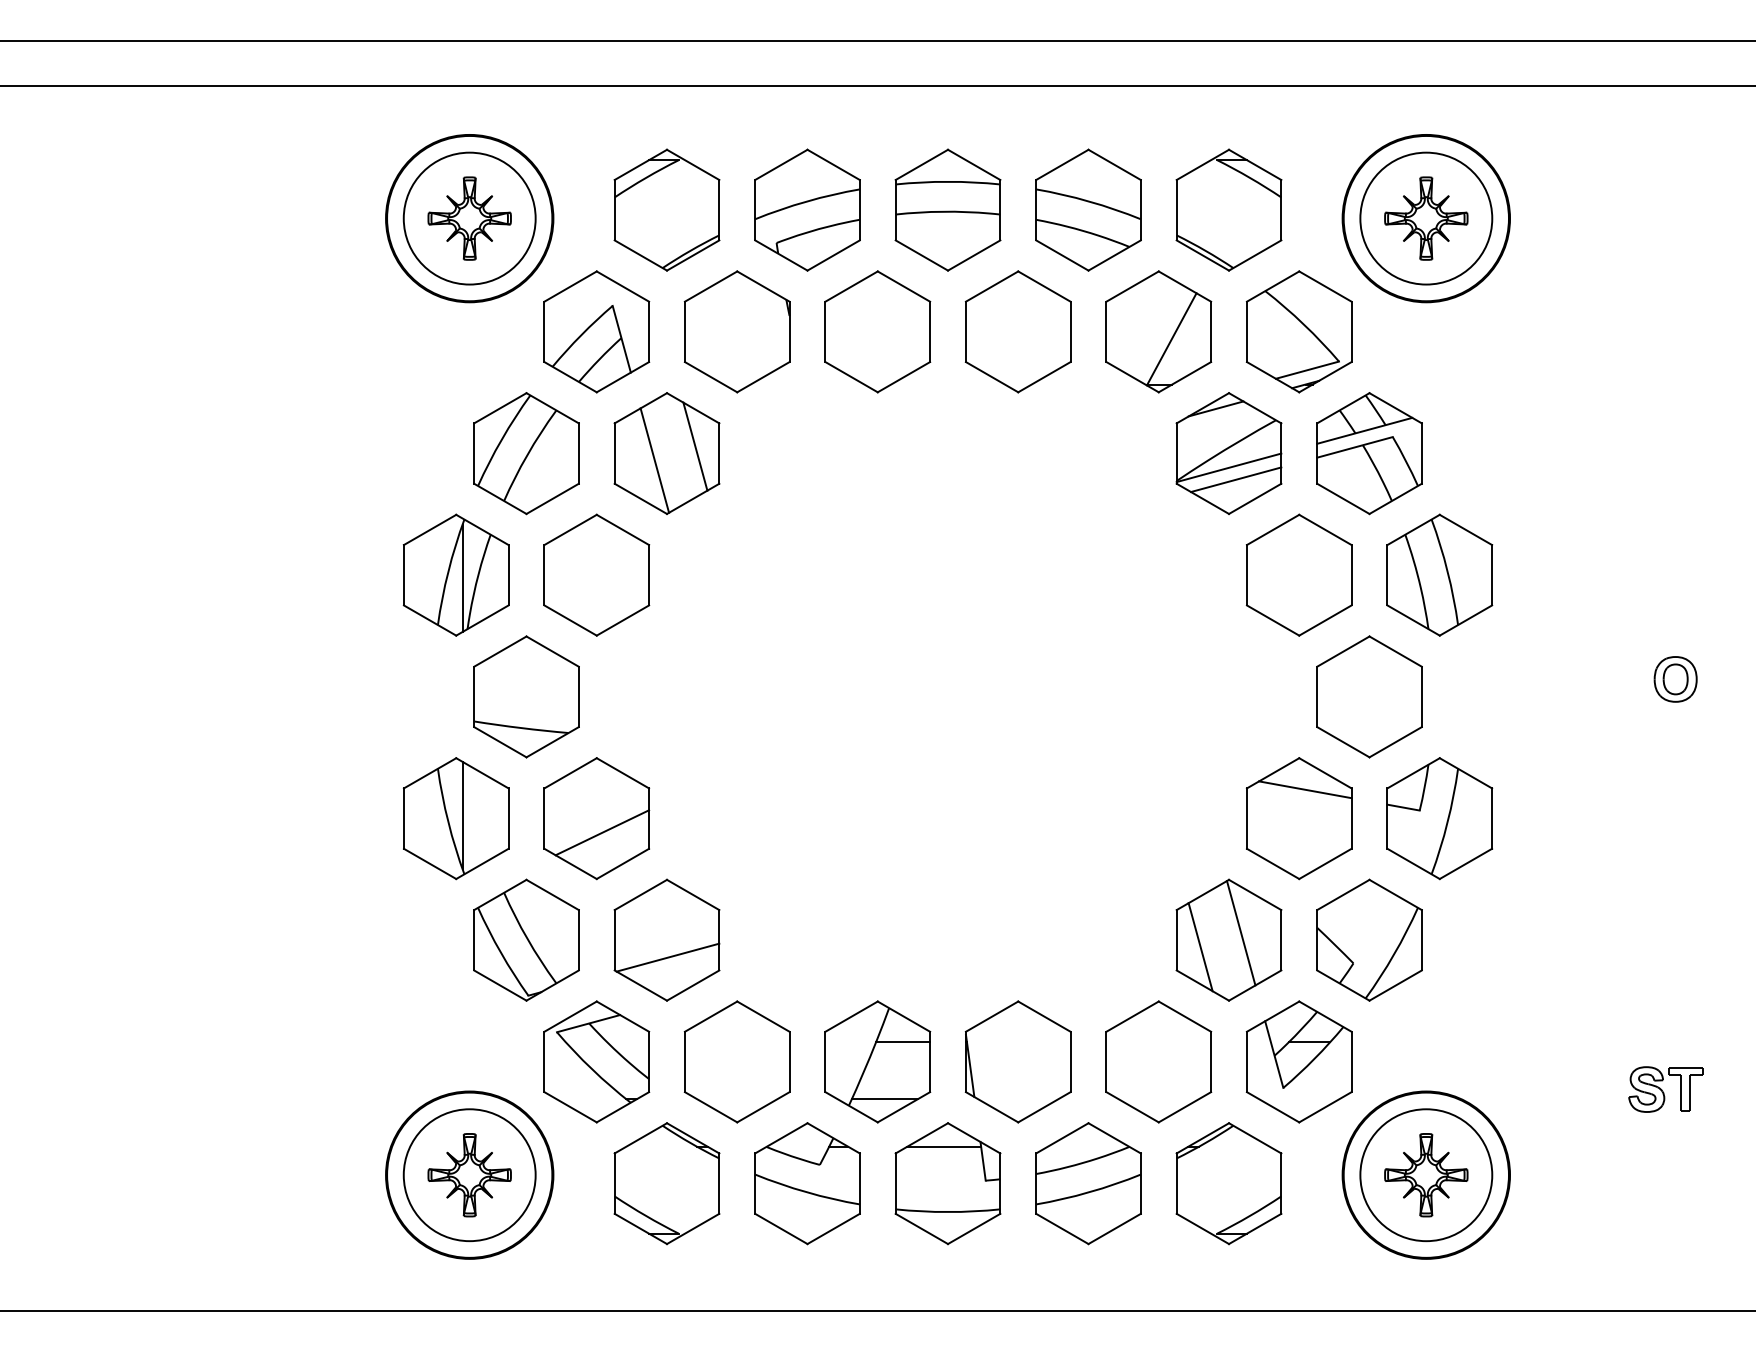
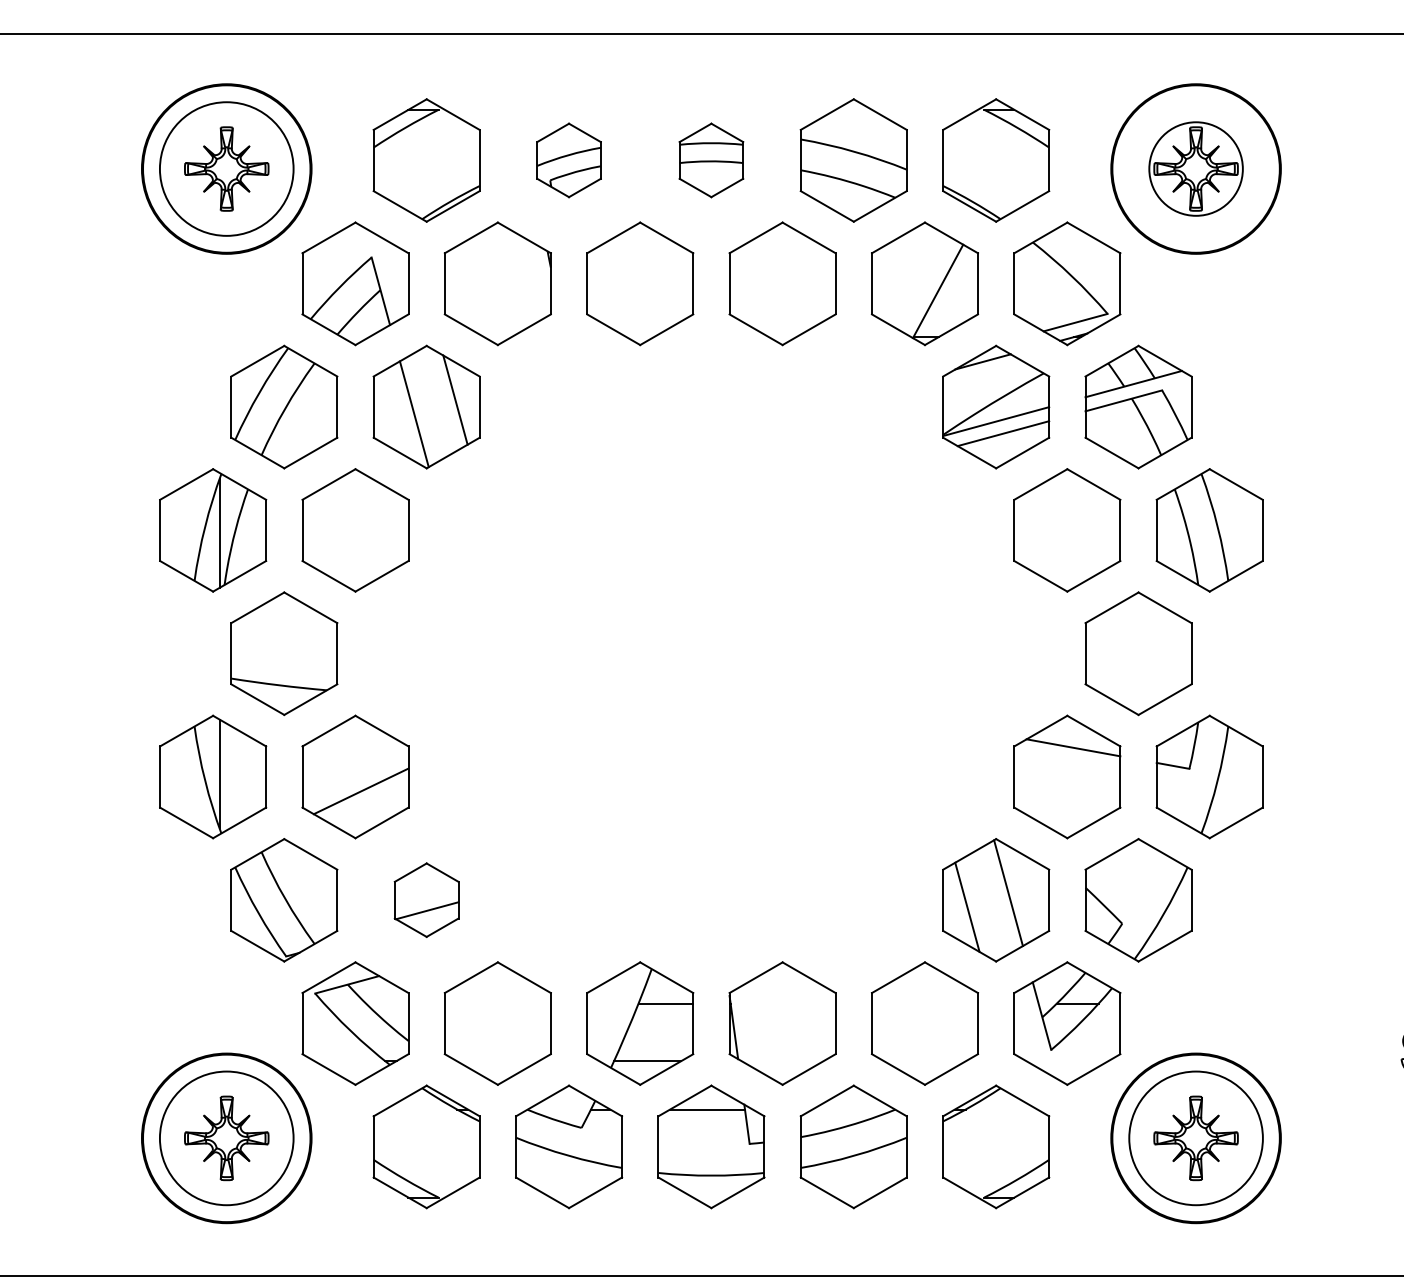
part: (807, 209) -> (569, 159), size x0.6
part: (947, 209) -> (710, 159), size x0.6
circle: (1426, 218) -> (1196, 168), size x0.7
part: (666, 939) -> (426, 899), size x0.6

